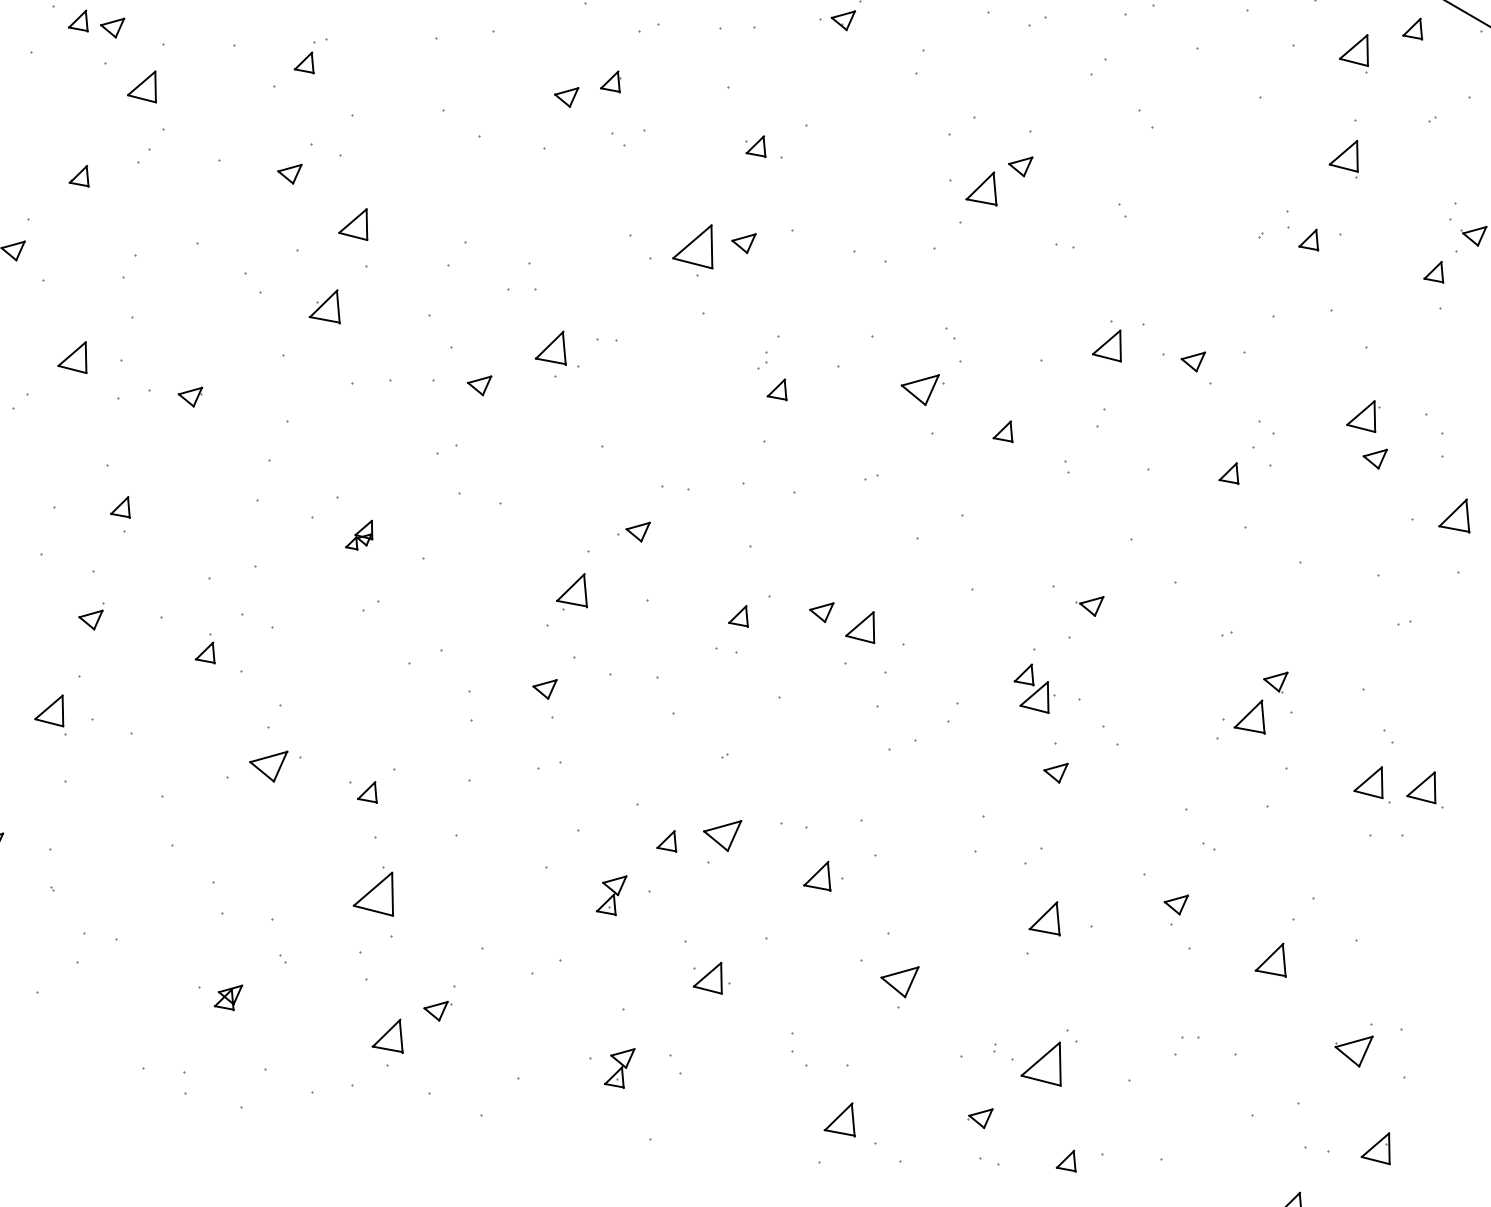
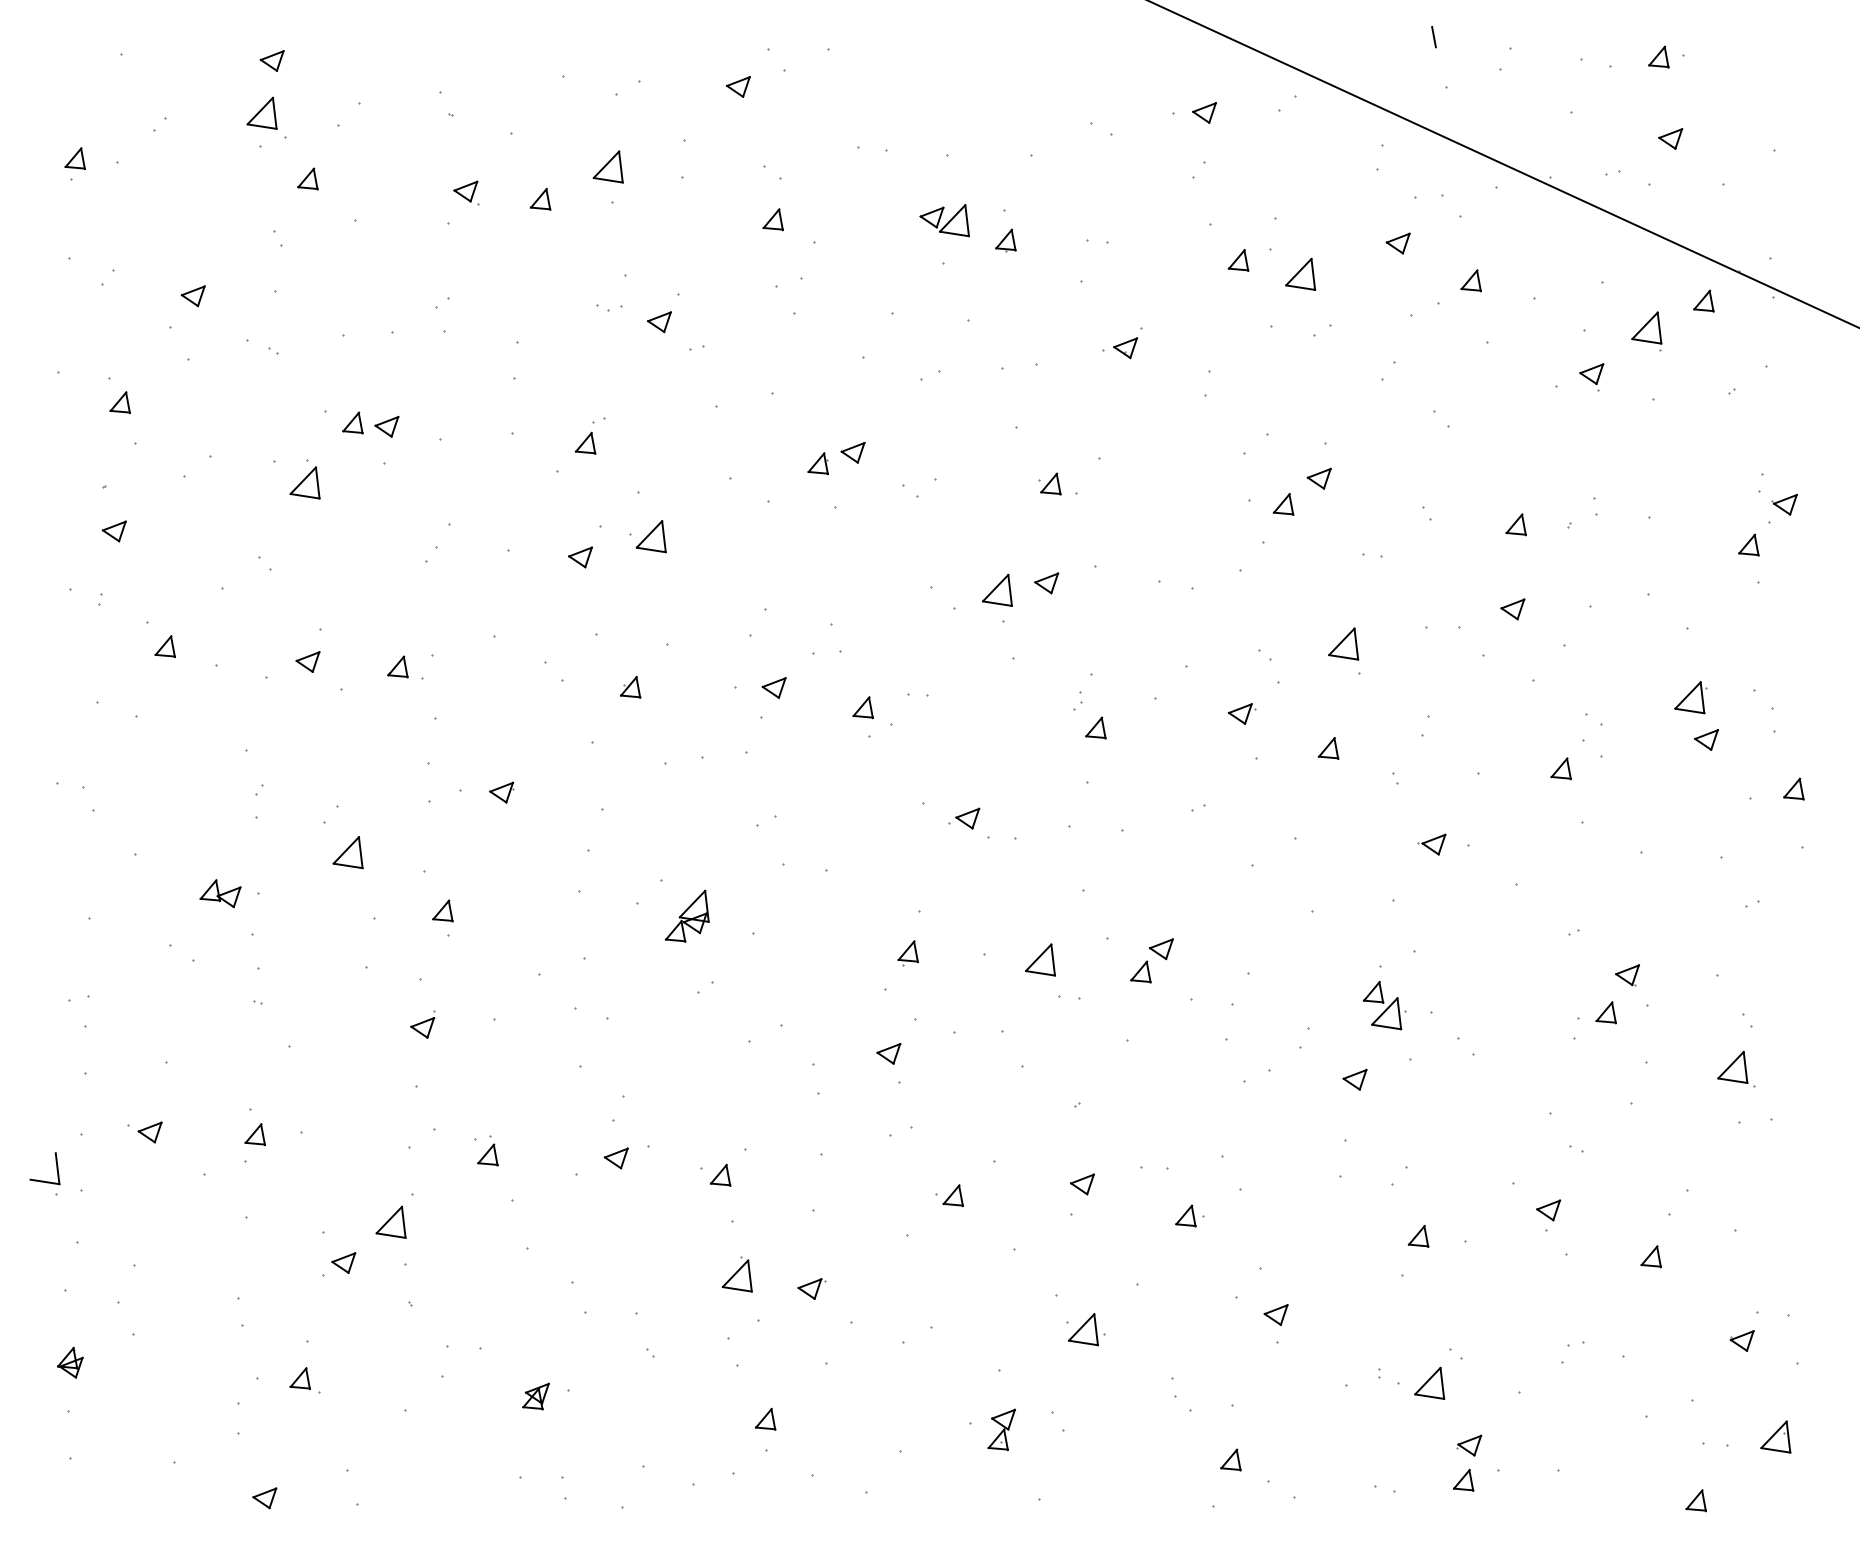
part: (610, 80) -> (817, 463), moved
part: (142, 85) -> (304, 482), moved
part: (1296, 92) -> (1591, 377), added
part: (1344, 158) -> (1646, 439), removed
part: (79, 175) -> (397, 666), moved
part: (982, 187) -> (1283, 504), size x0.62
part: (353, 223) -> (650, 536), moved
part: (1308, 239) -> (1515, 524), moved
part: (694, 244) -> (997, 589), size x0.71
part: (326, 304) -> (630, 686), size x0.62
part: (1108, 344) -> (1343, 643), moved
part: (551, 347) -> (862, 707), size x0.62
part: (73, 356) -> (347, 852), moved
part: (1192, 361) -> (1512, 609), moved
part: (478, 384) -> (773, 687), moved
part: (922, 388) -> (1242, 713), size x0.62
part: (1455, 514) -> (1793, 788), size x0.62
part: (634, 530) -> (964, 818), moved
part: (359, 534) -> (686, 915), size x1.67
part: (572, 592) -> (907, 953), size x0.62
part: (1088, 605) -> (1431, 844), moved
part: (739, 615) -> (1140, 971), moved
part: (861, 625) -> (1040, 959), moved
part: (206, 647) -> (487, 1150), moved
part: (50, 708) -> (390, 1221), moved
part: (1250, 715) -> (1605, 1012), size x0.62
part: (266, 765) -> (615, 1158), size x0.62
part: (1055, 772) -> (1354, 1079), moved
part: (1426, 788) -> (1790, 1068), removed
part: (721, 834) -> (1082, 1184), size x0.62
part: (666, 840) -> (952, 1195), moved
part: (823, 875) -> (1189, 1215), size x0.71
part: (374, 890) -> (736, 1274), size x0.71
part: (611, 894) -> (976, 1255), removed
part: (1046, 916) -> (1418, 1235), size x0.62
part: (1271, 958) -> (1650, 1256), size x0.62
part: (898, 980) -> (1275, 1314), size x0.62
part: (227, 996) -> (535, 1396), moved
part: (437, 1010) -> (811, 1288), moved
part: (389, 1034) -> (765, 1418), size x0.62
part: (1352, 1049) -> (1741, 1340), size x0.62
part: (1042, 1061) -> (1429, 1382), size x0.71
part: (980, 1117) -> (1469, 1445), moved
part: (840, 1118) -> (1230, 1459), size x0.62

